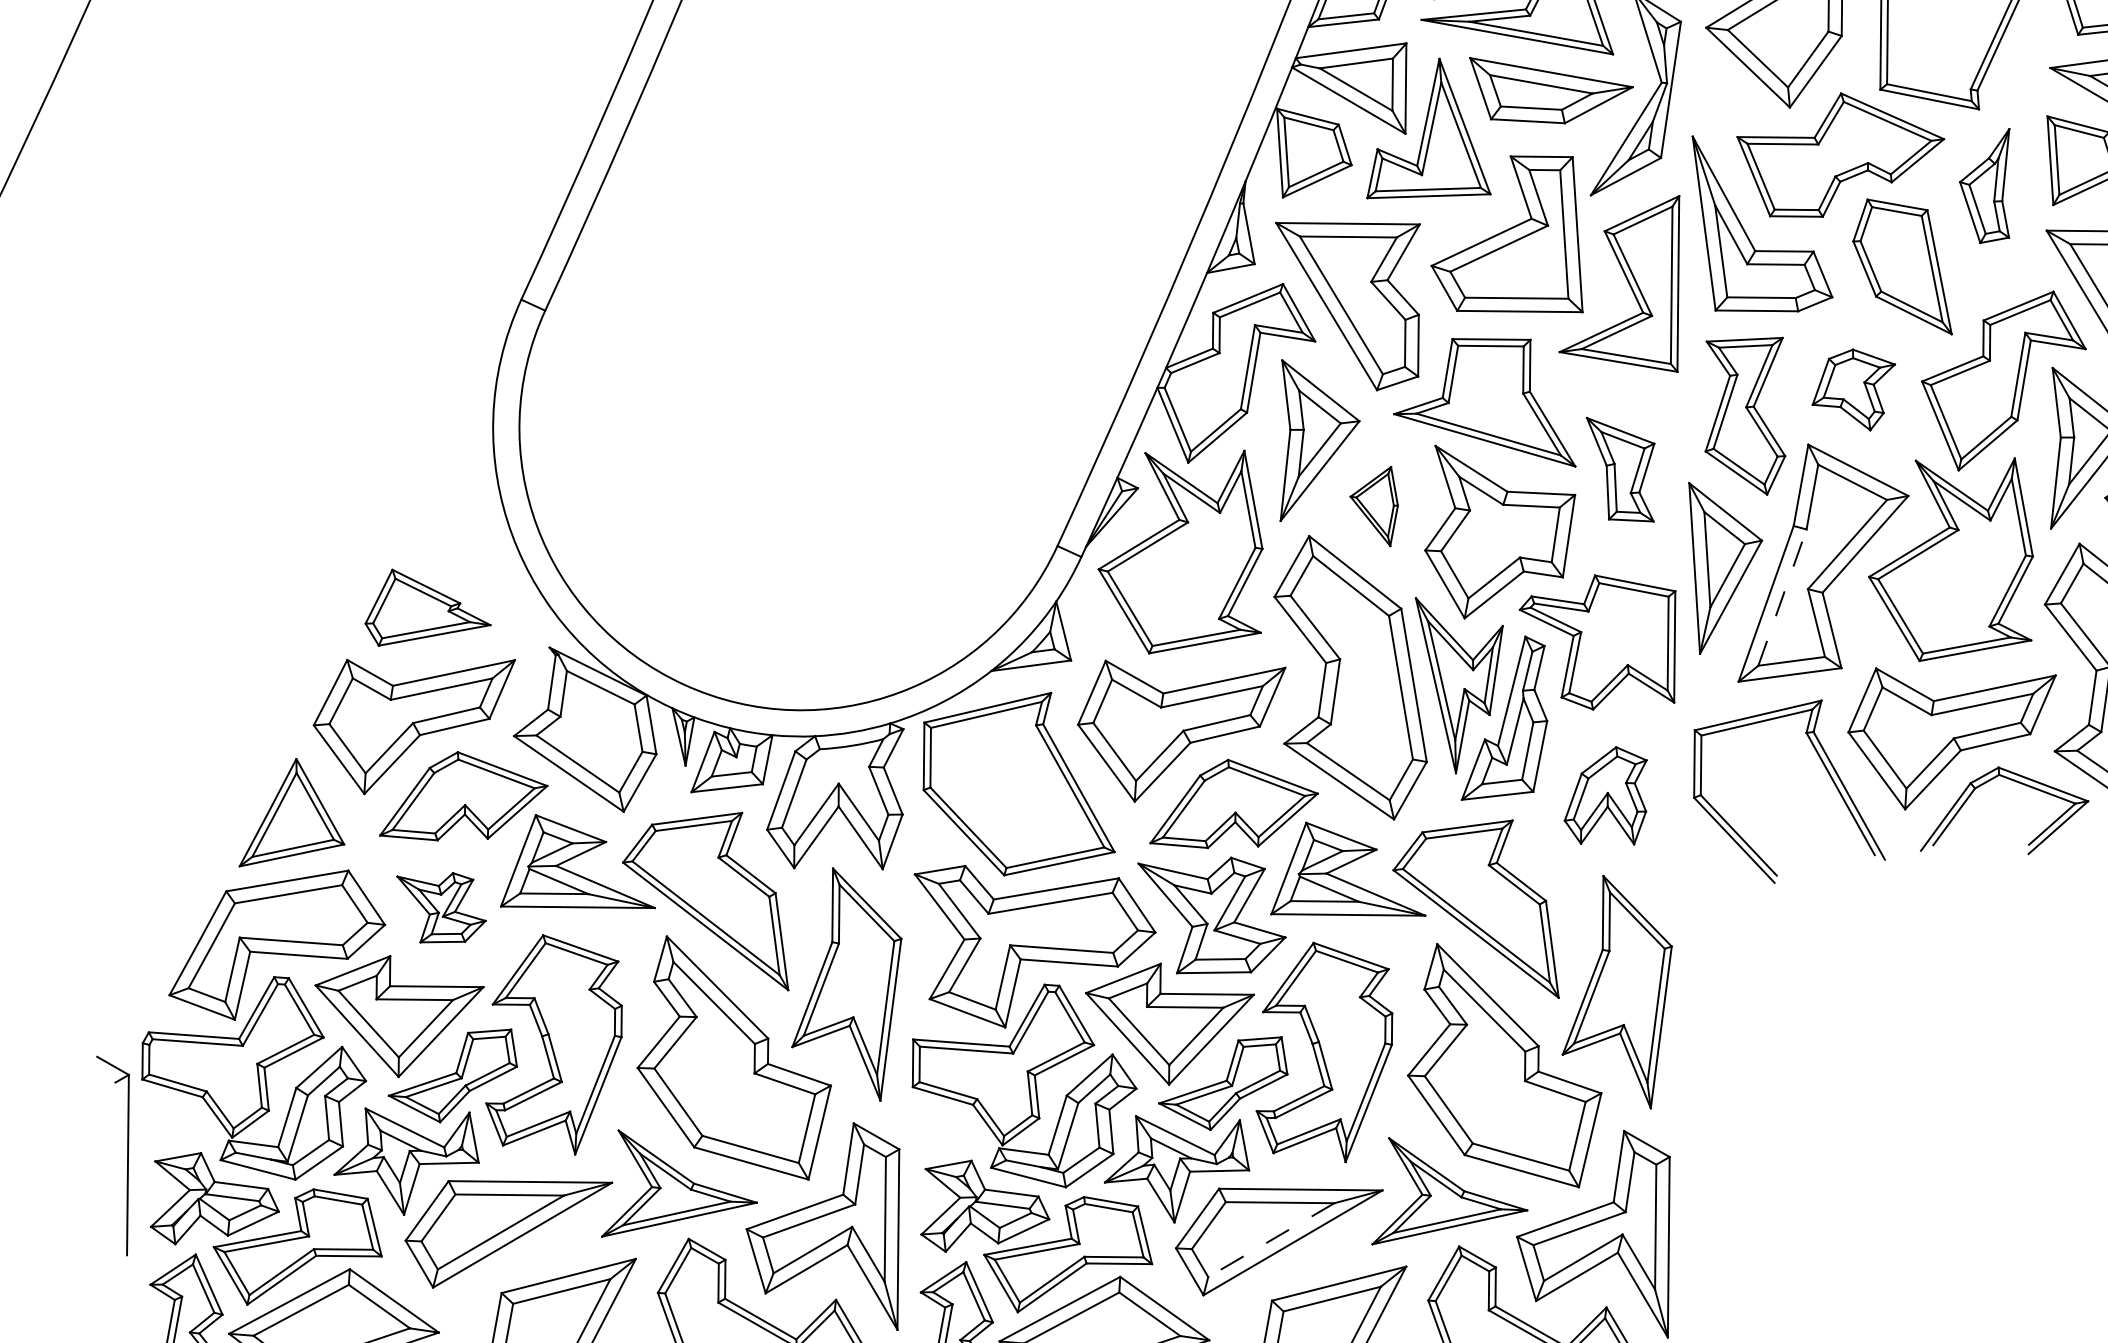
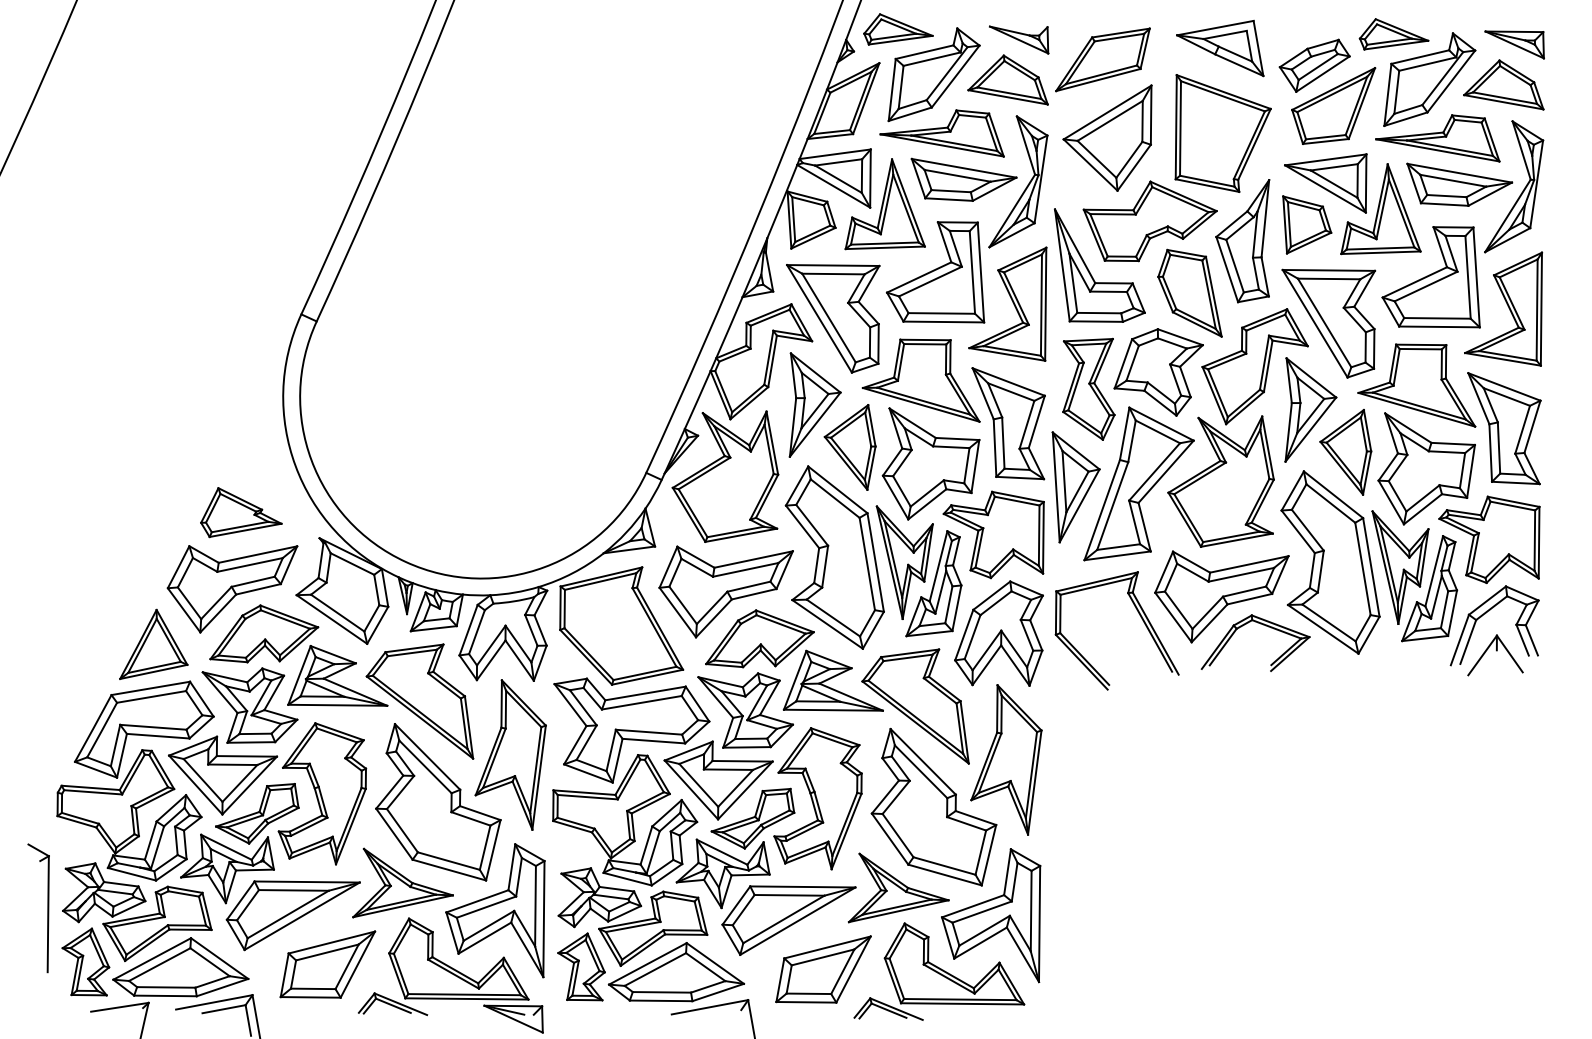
part: (1984, 186) -> (1242, 241), size x1.67
part: (1853, 390) -> (1158, 372), size x1.67
part: (1620, 469) -> (1008, 423), size x1.67
part: (1373, 506) -> (849, 447), size x1.67
line: (1782, 598) -> (1112, 506), dashed -> solid
part: (1604, 795) -> (998, 633), size x1.67
part: (440, 907) -> (249, 705), size x1.67
part: (126, 1156) -> (47, 908), moved
line: (1270, 1240) -> (783, 919), dashed -> solid

